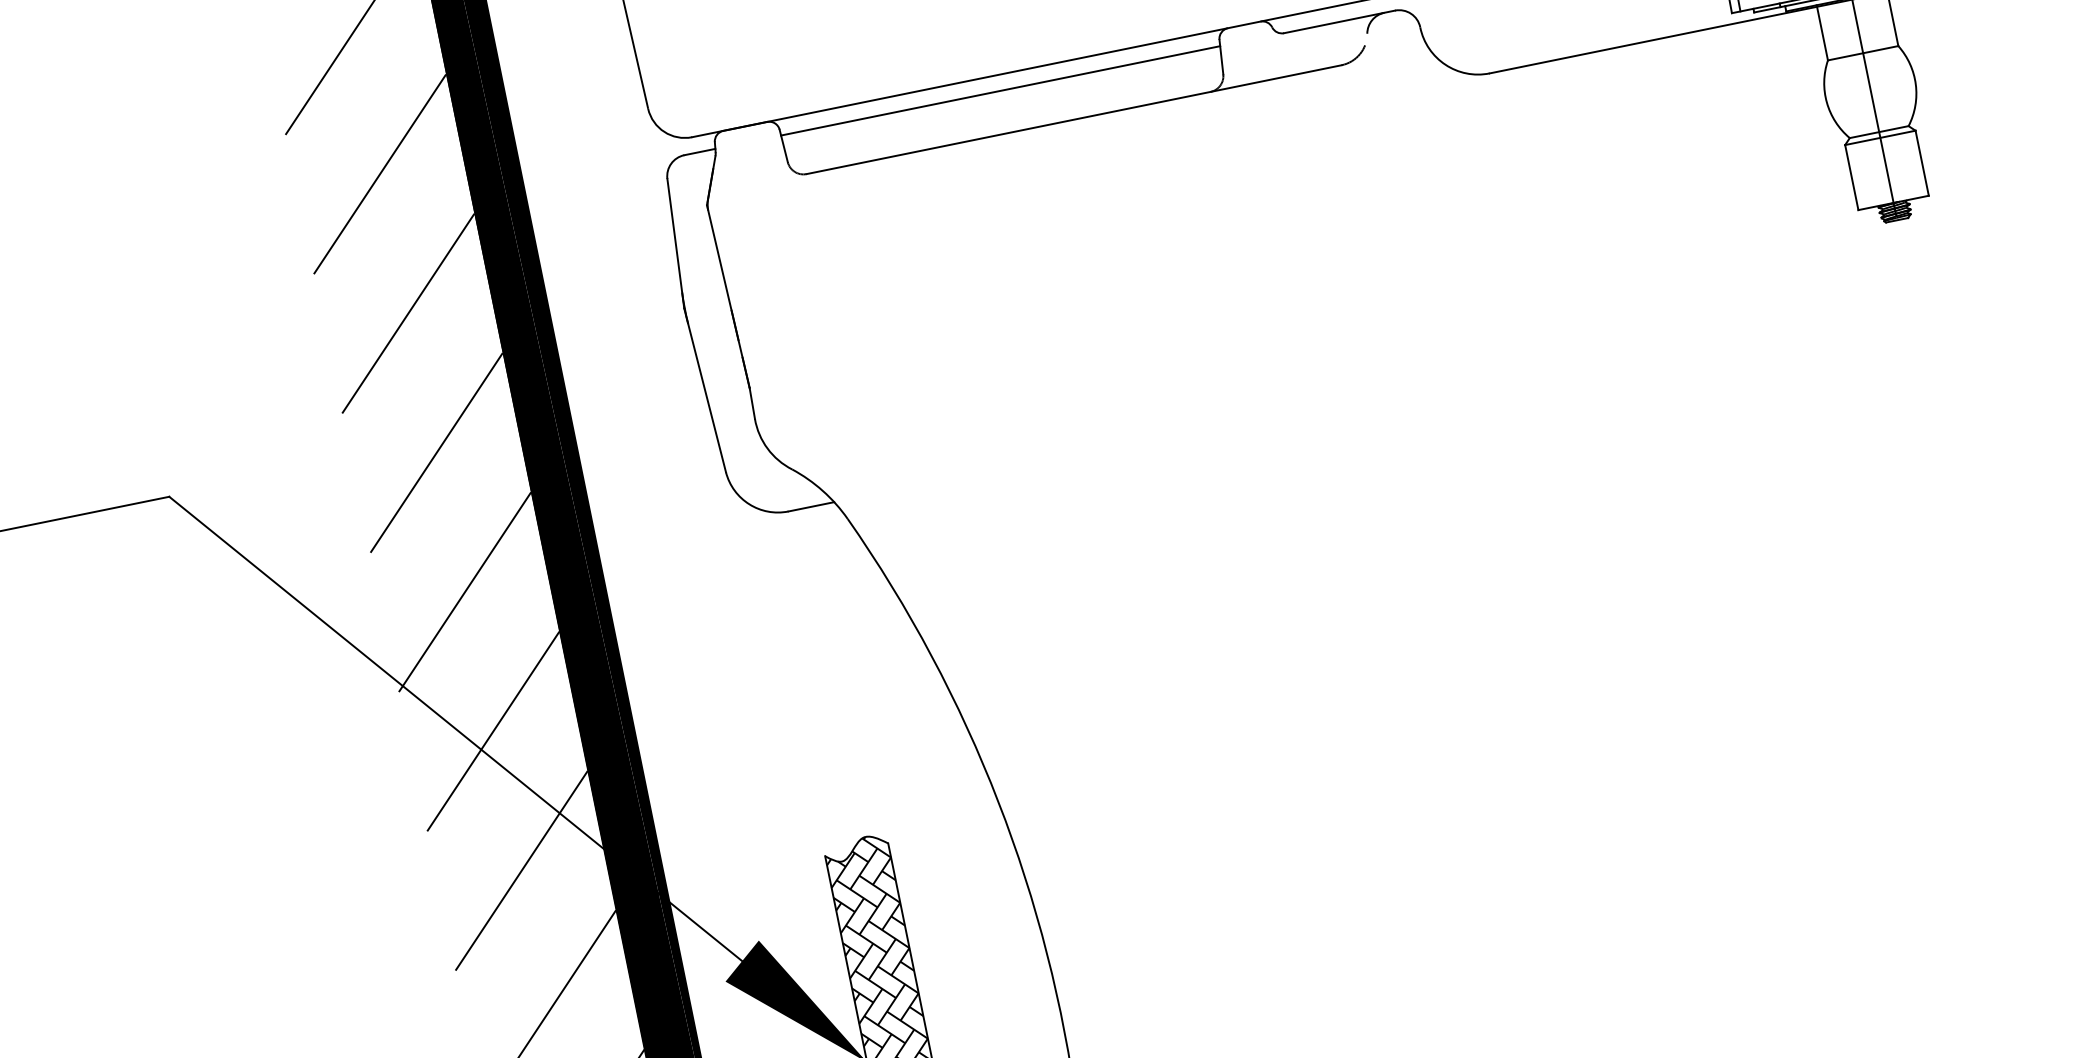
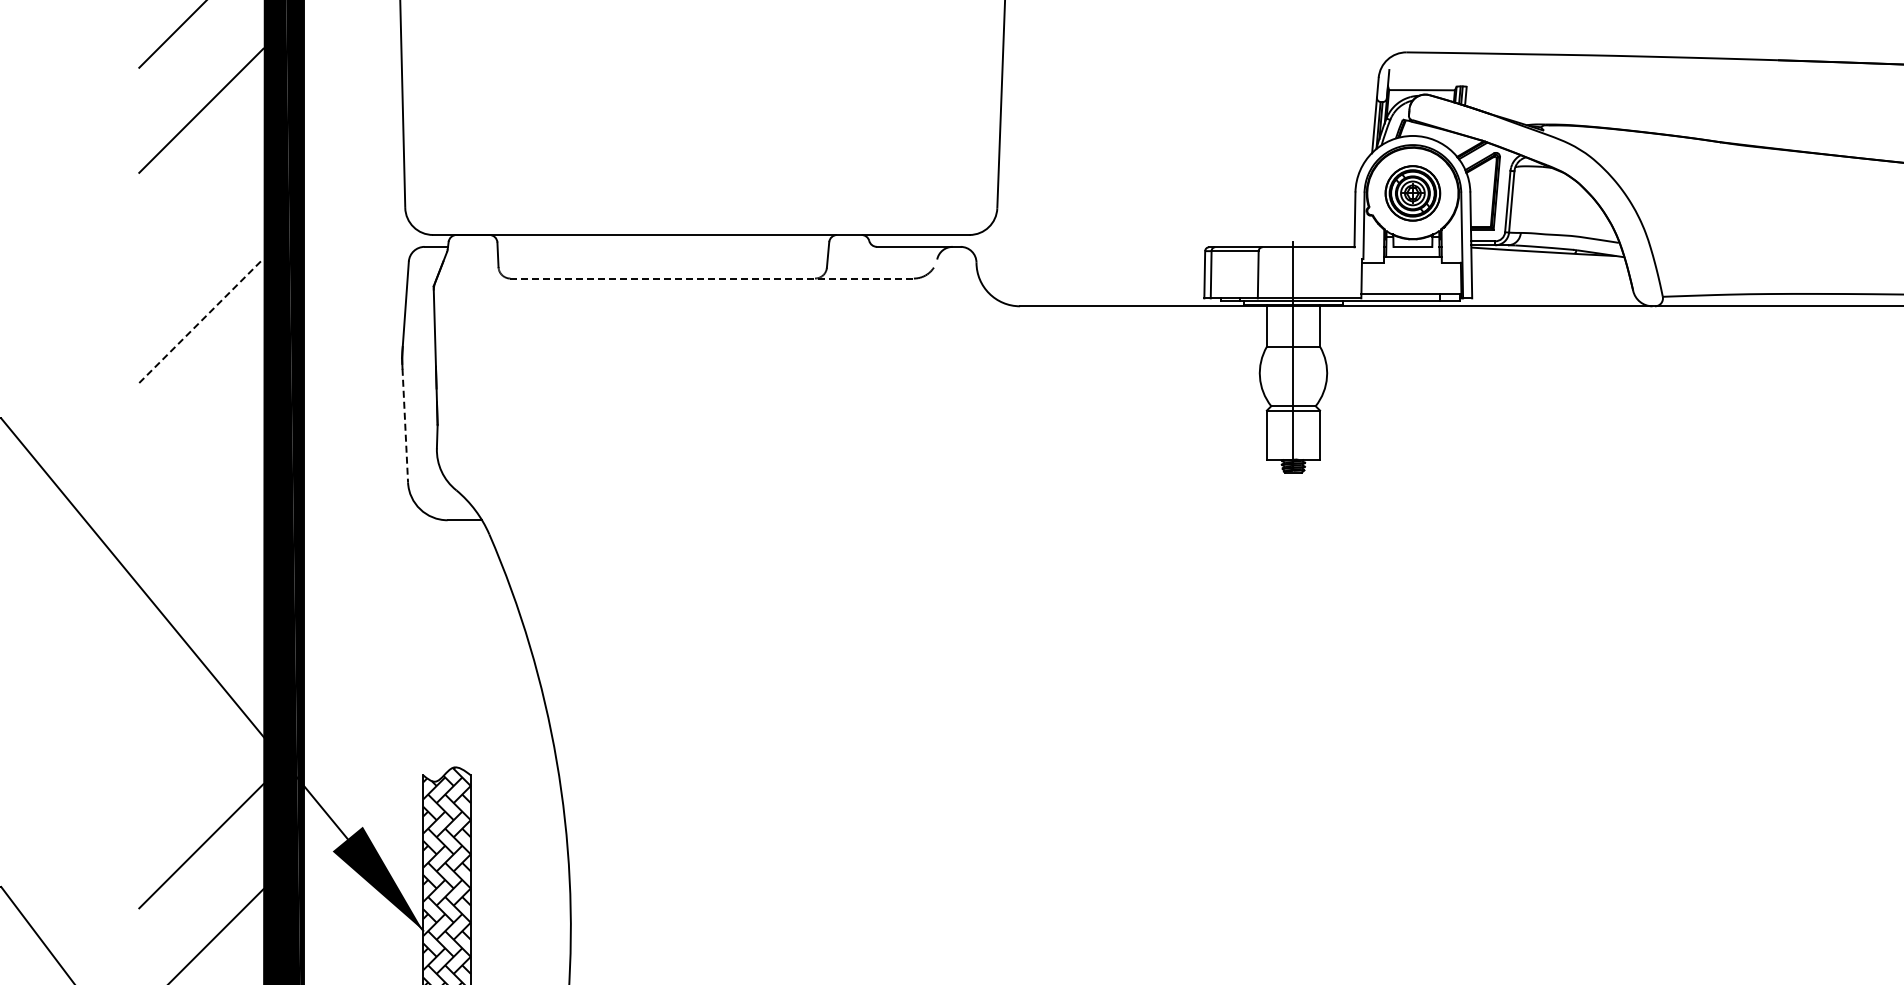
line: (999, 90) -> (662, 246), removed
line: (1074, 119) -> (712, 278), solid -> dashed
line: (380, 173) -> (201, 215), removed
line: (408, 313) -> (201, 320), solid -> dashed
line: (705, 390) -> (405, 420), solid -> dashed
line: (436, 452) -> (201, 425), removed
line: (465, 591) -> (201, 530), removed
line: (493, 731) -> (201, 636), removed
line: (521, 871) -> (201, 741), removed

